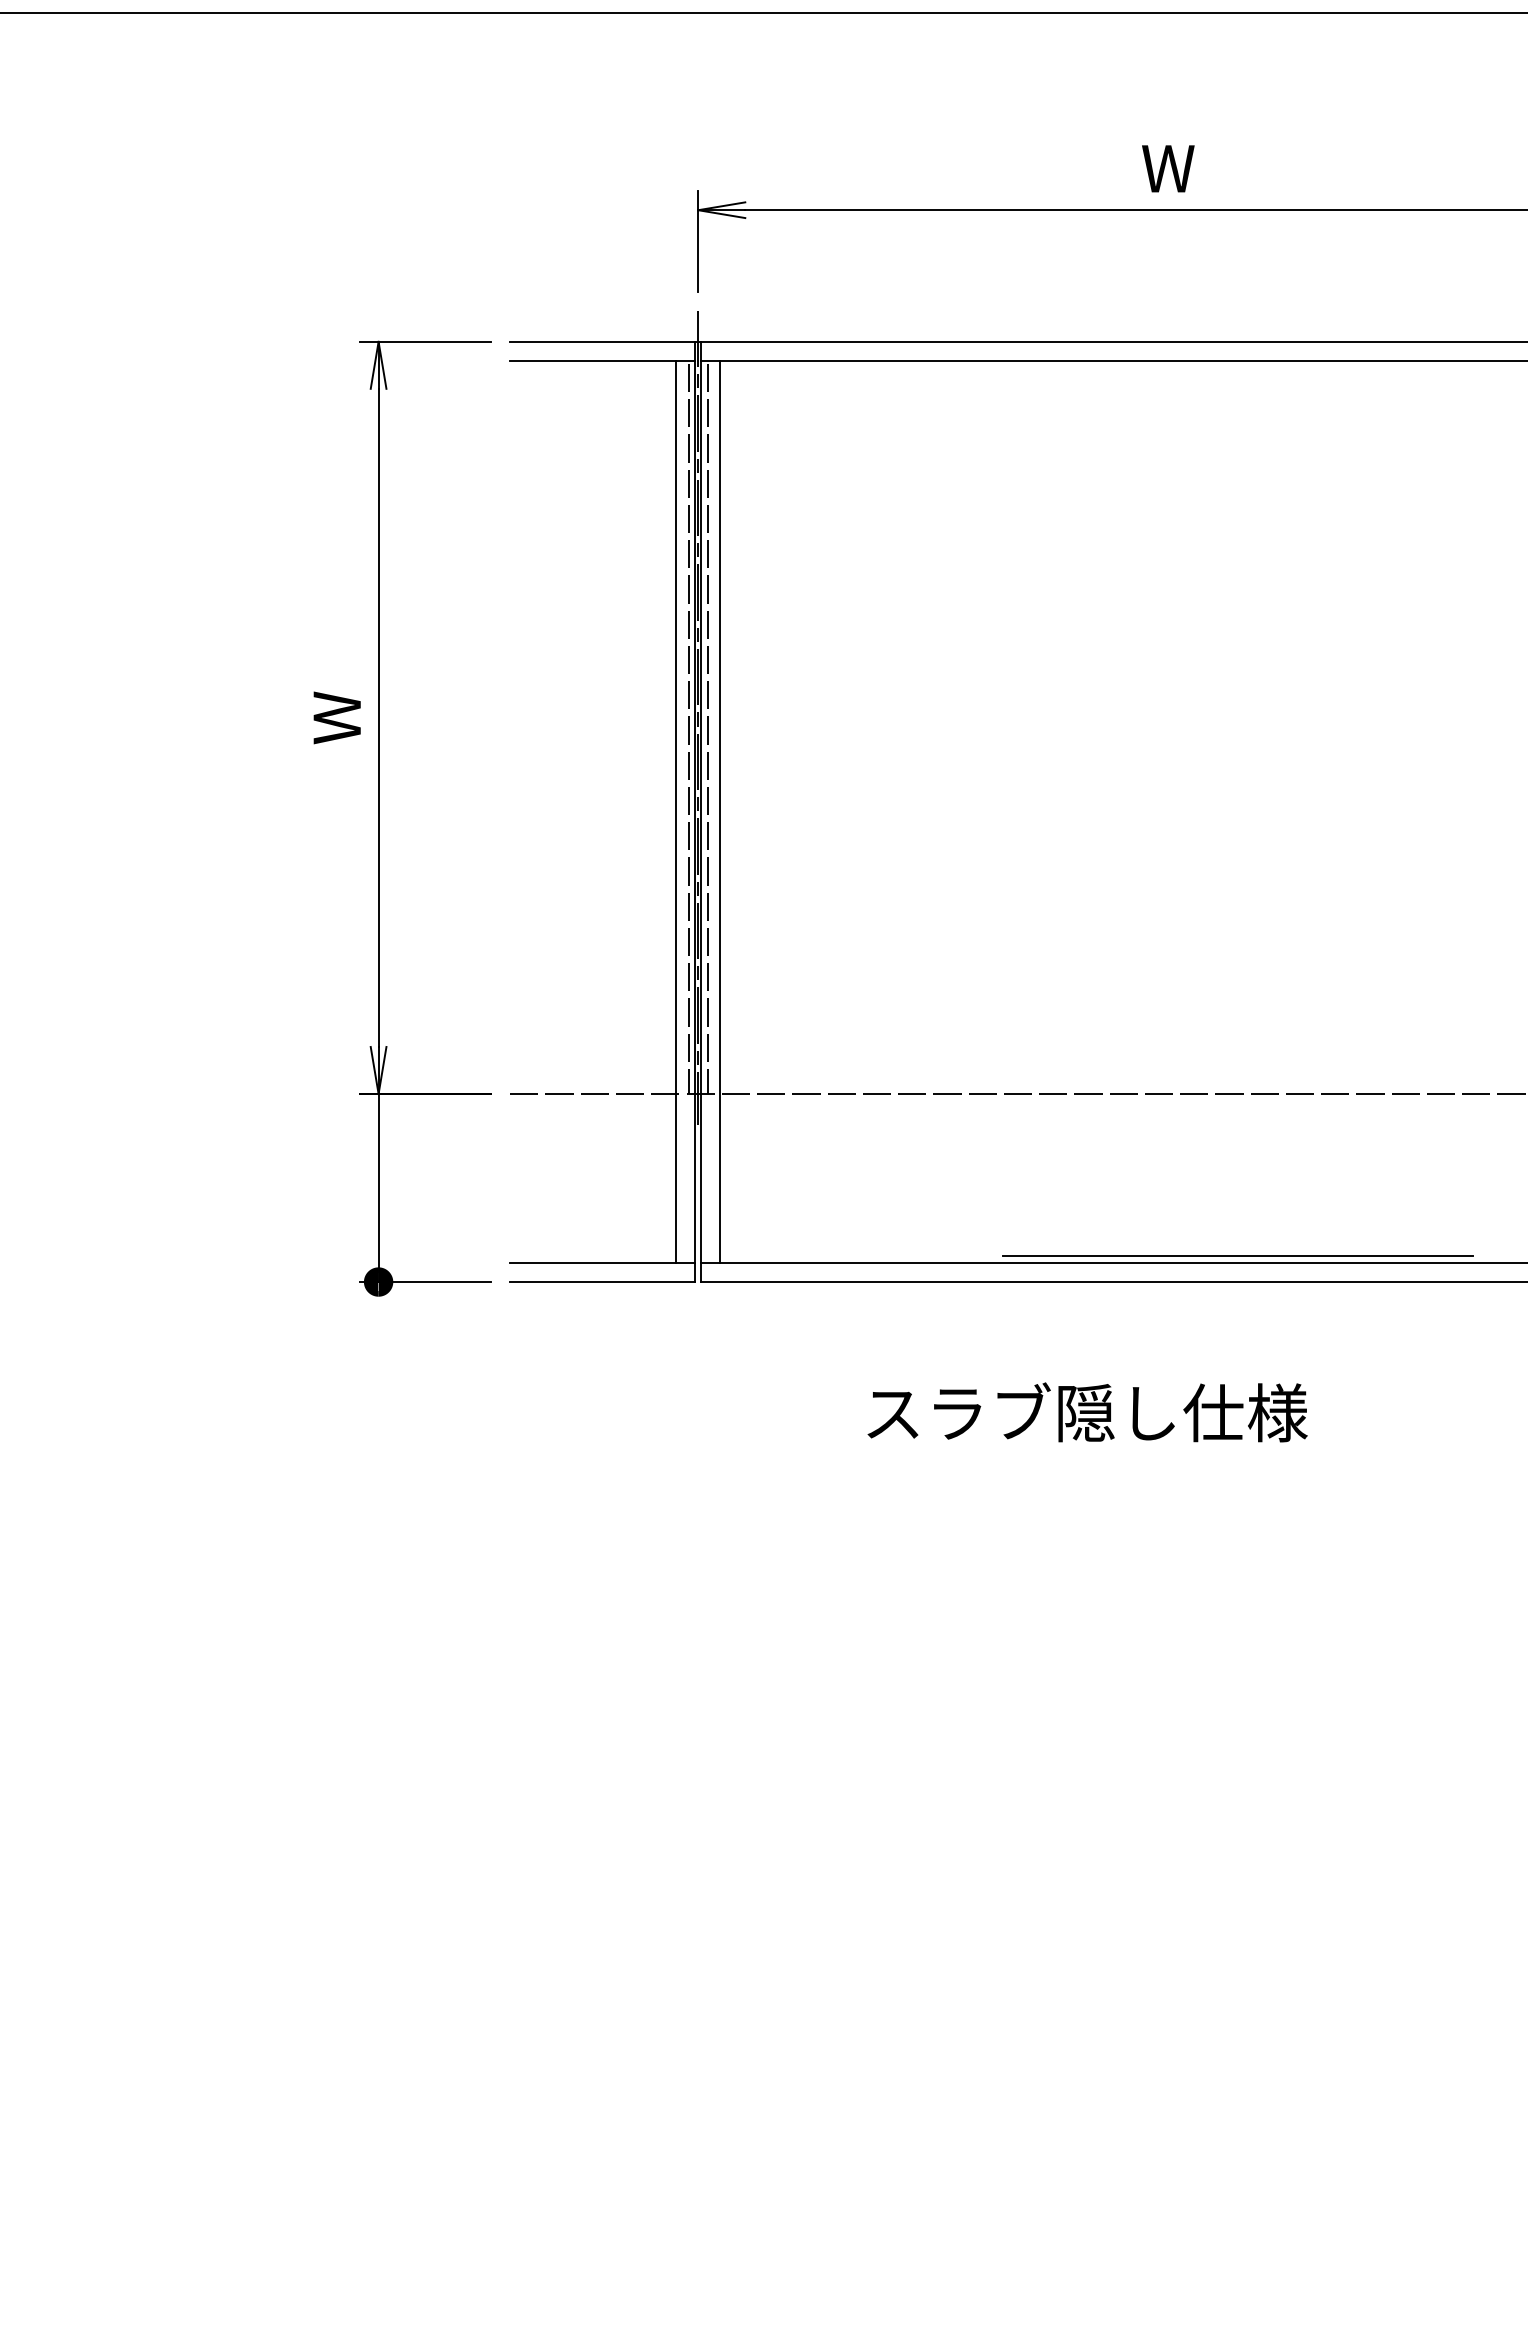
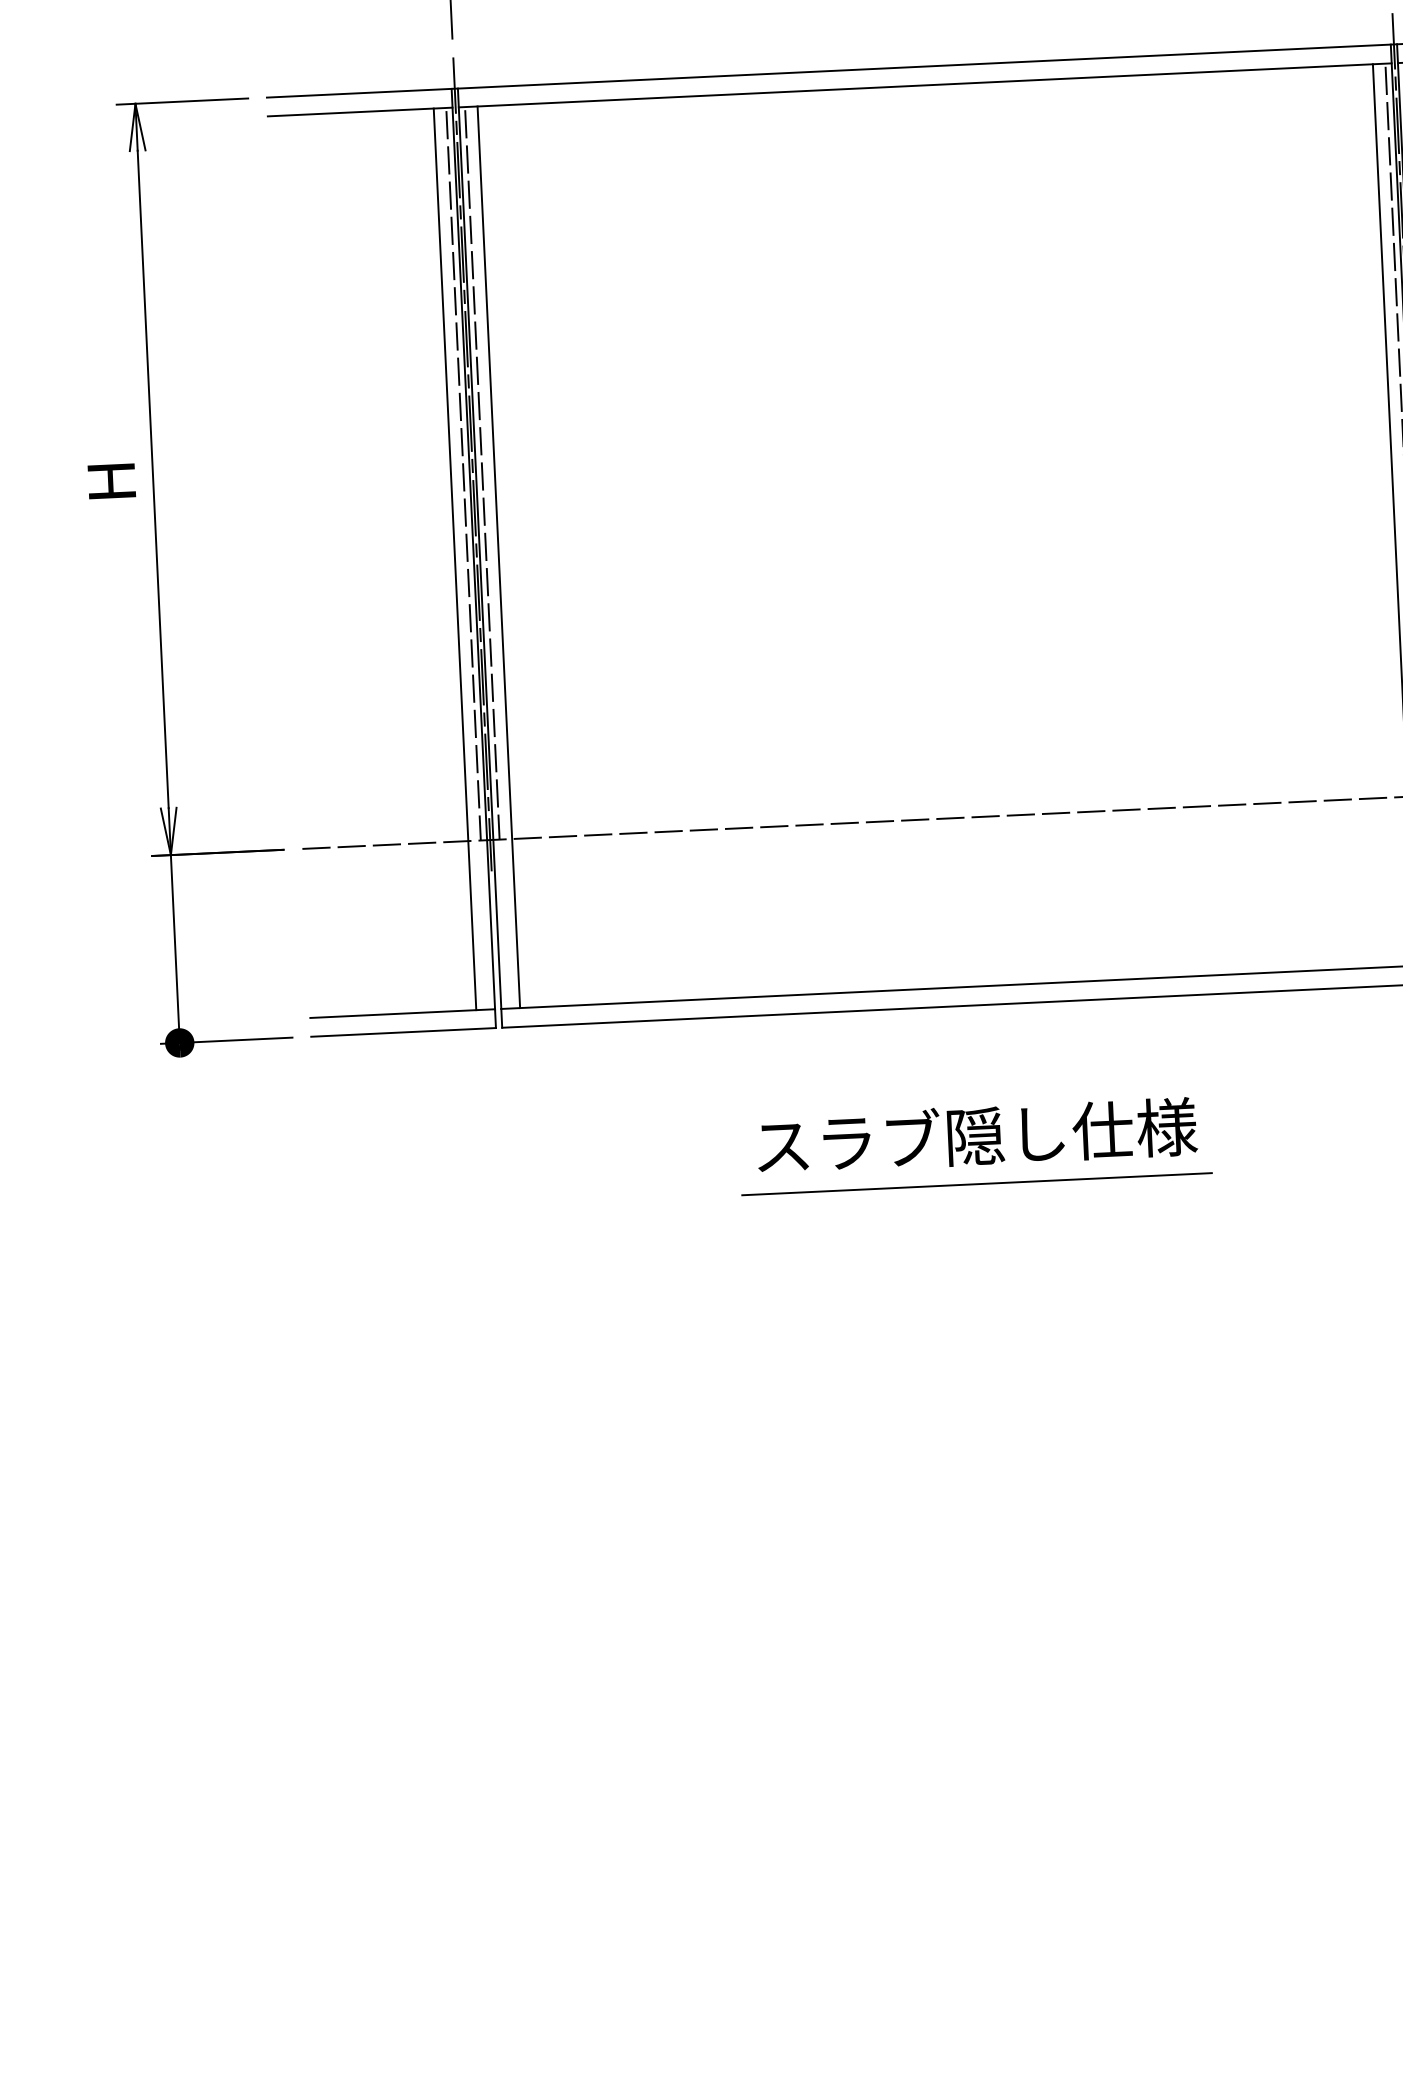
text: (336, 717) -> (111, 481), W -> H
line: (1237, 1255) -> (976, 1184), moved
text: (1087, 1412) -> (976, 1135), moved

